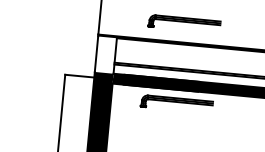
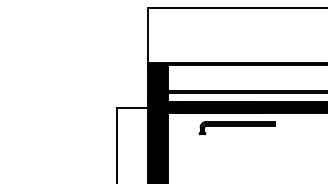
part: (183, 24) -> (236, 43), removed
fill: (105, 55) -> (157, 83), added

